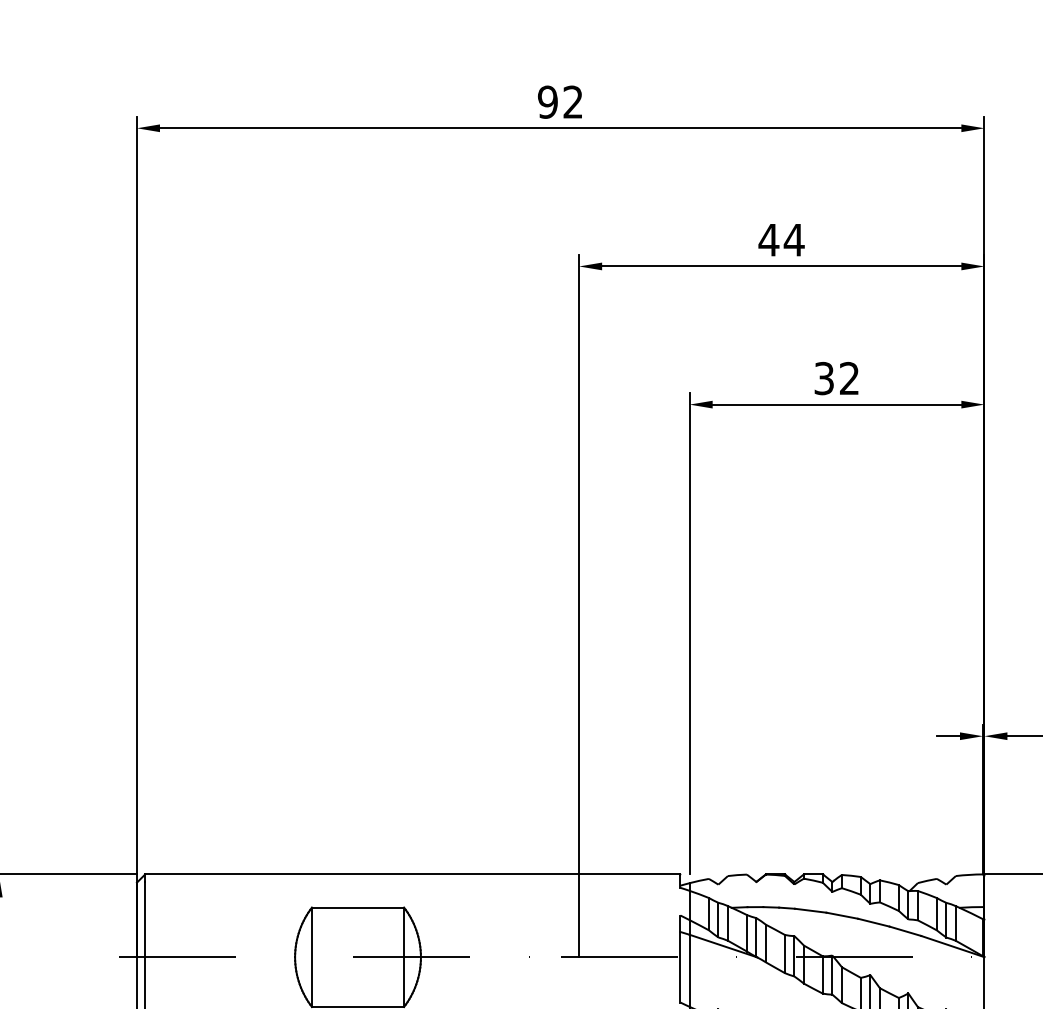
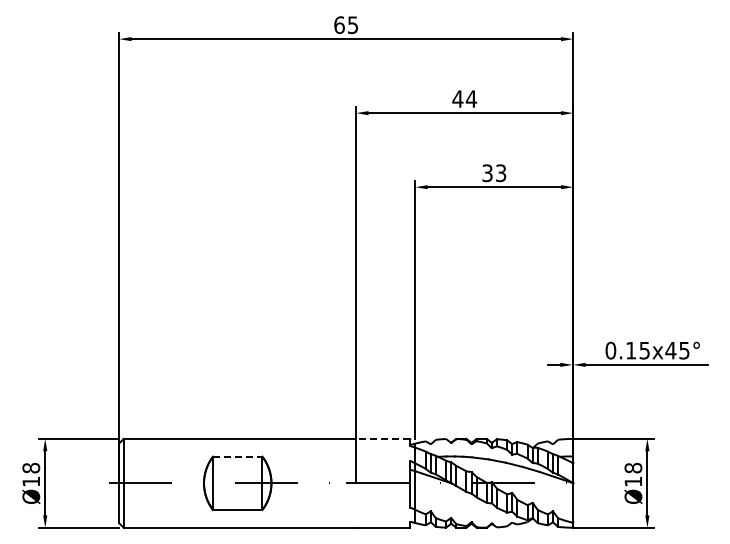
text: (559, 102) -> (345, 25), 92 -> 65
text: (850, 379) -> (501, 173), 32 -> 33
line: (628, 873) -> (382, 438), solid -> dashed
line: (357, 907) -> (237, 456), solid -> dashed

